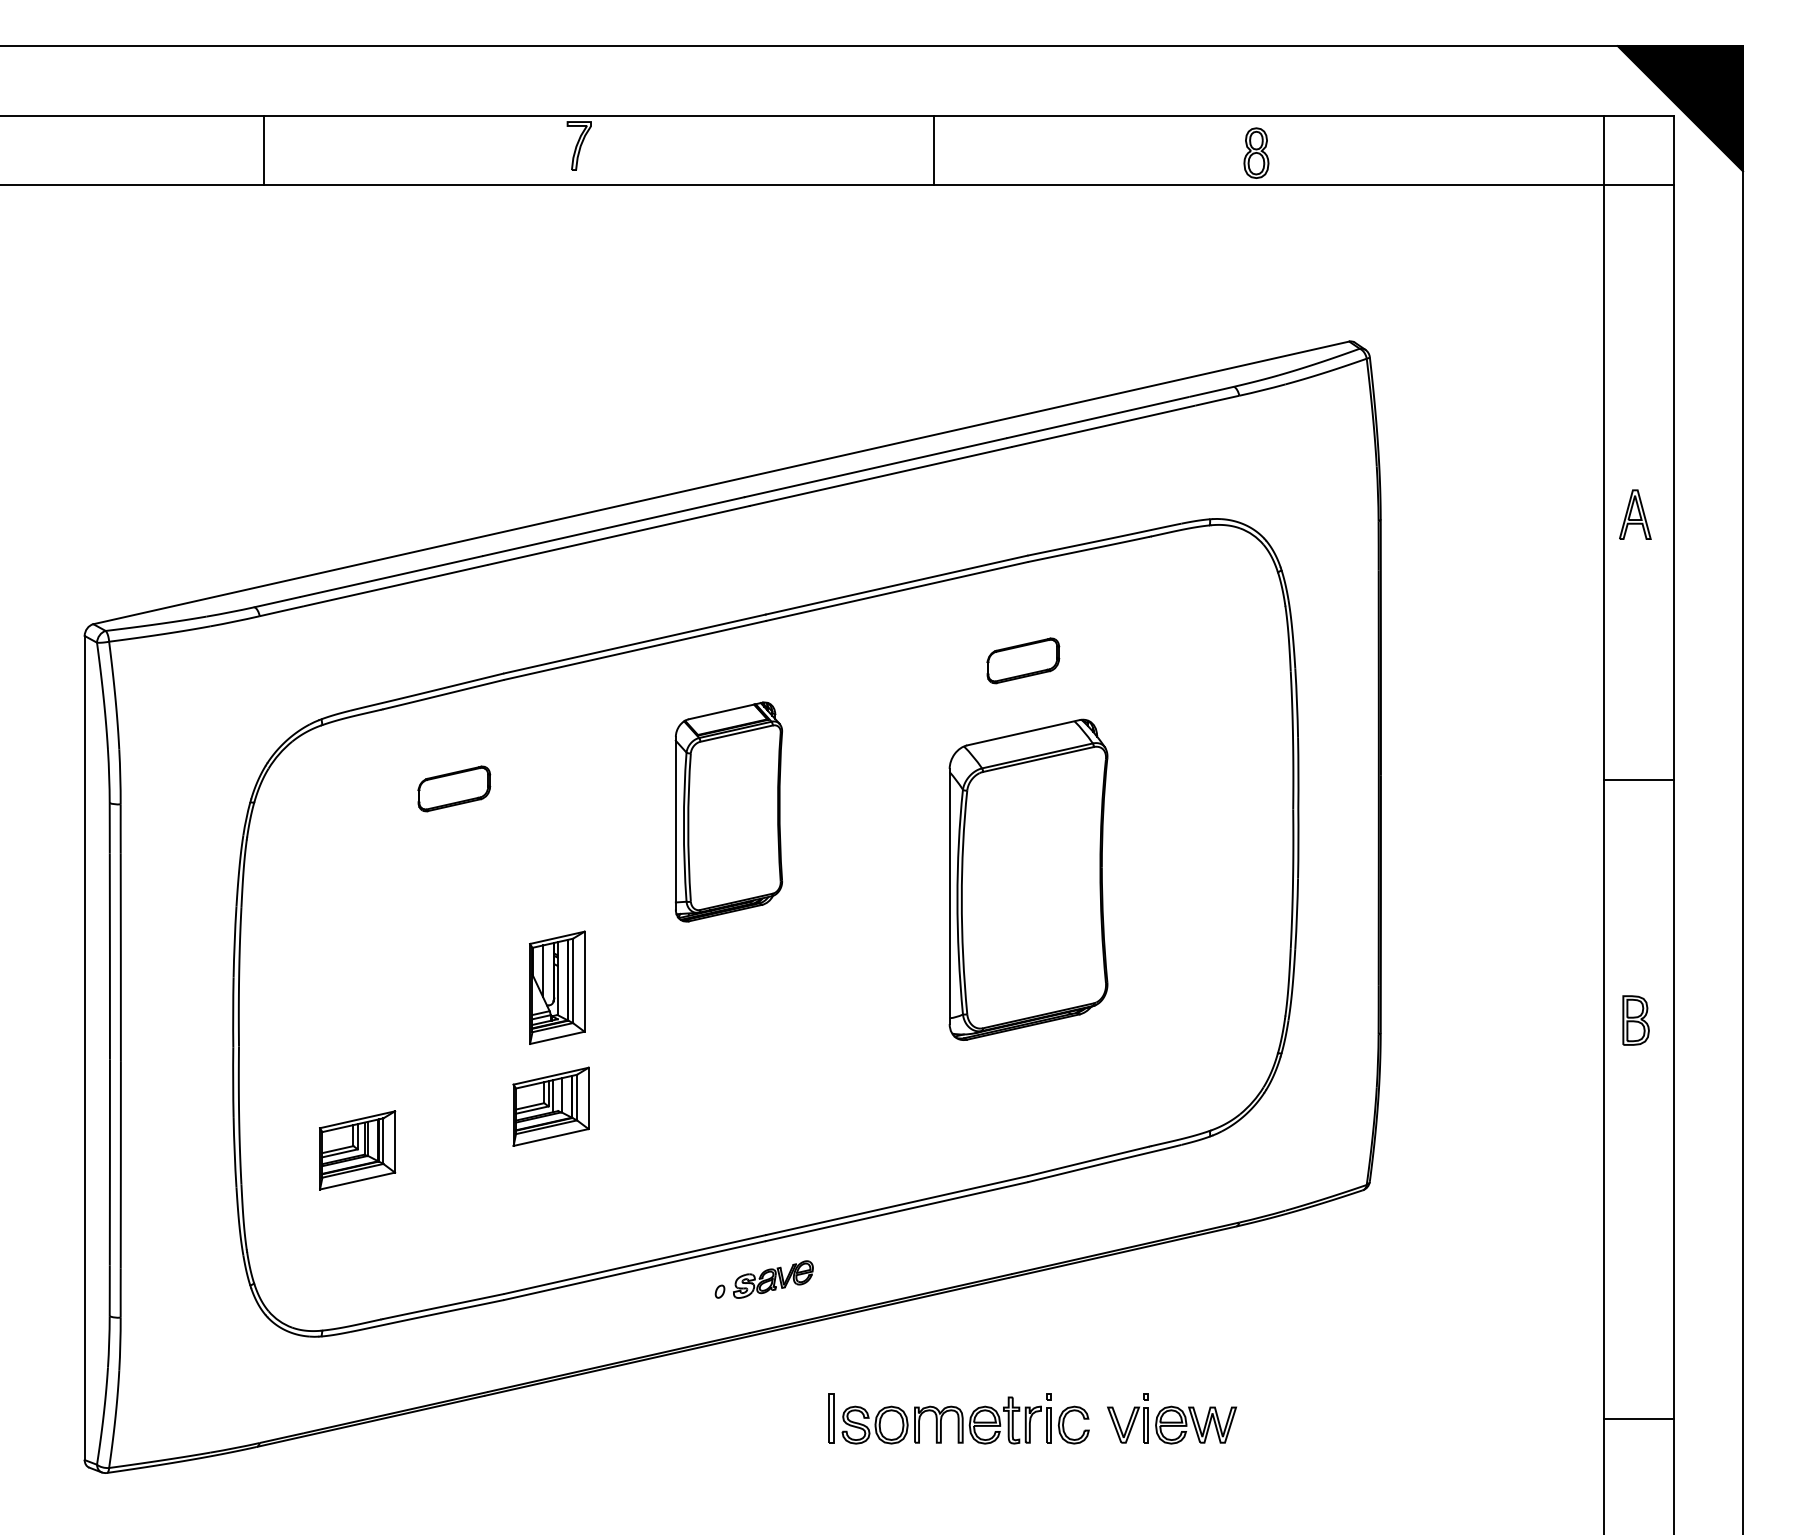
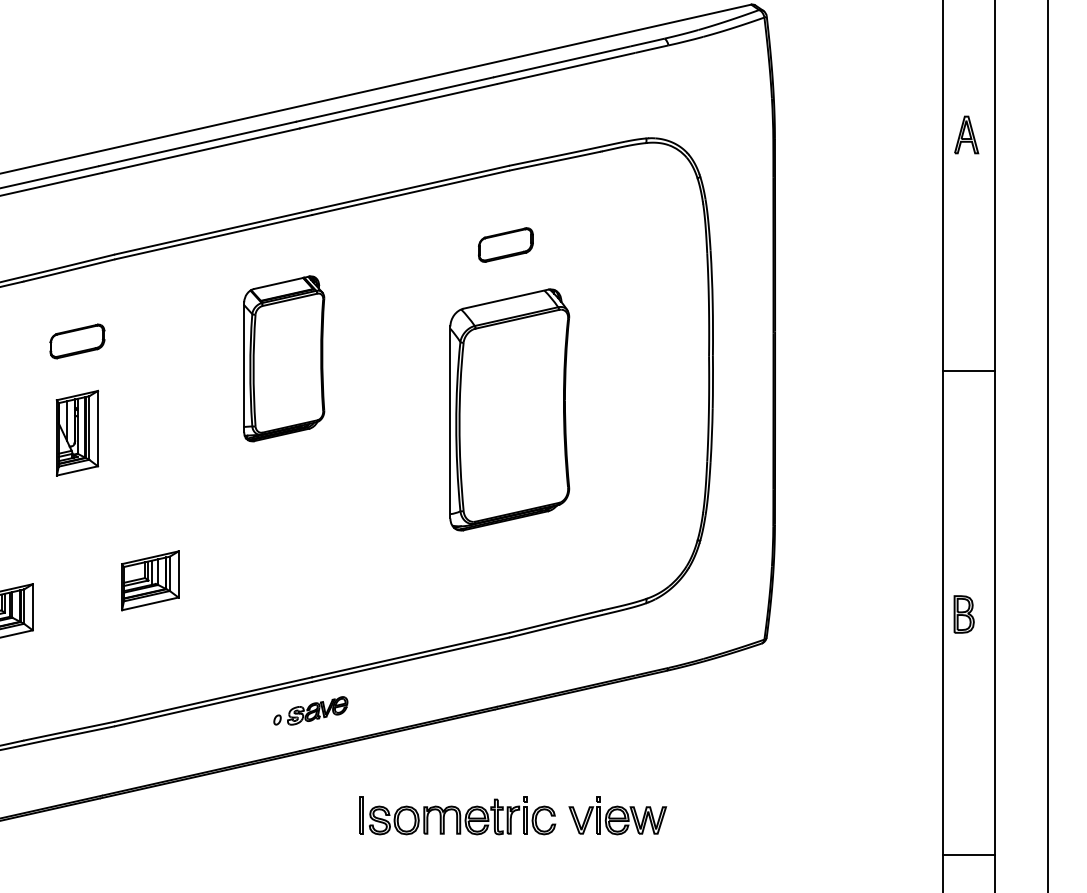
line: (1638, 779) -> (969, 370), moved
part: (557, 987) -> (77, 433), moved
part: (1635, 1020) -> (963, 614), moved
line: (1638, 1418) -> (969, 854), moved

